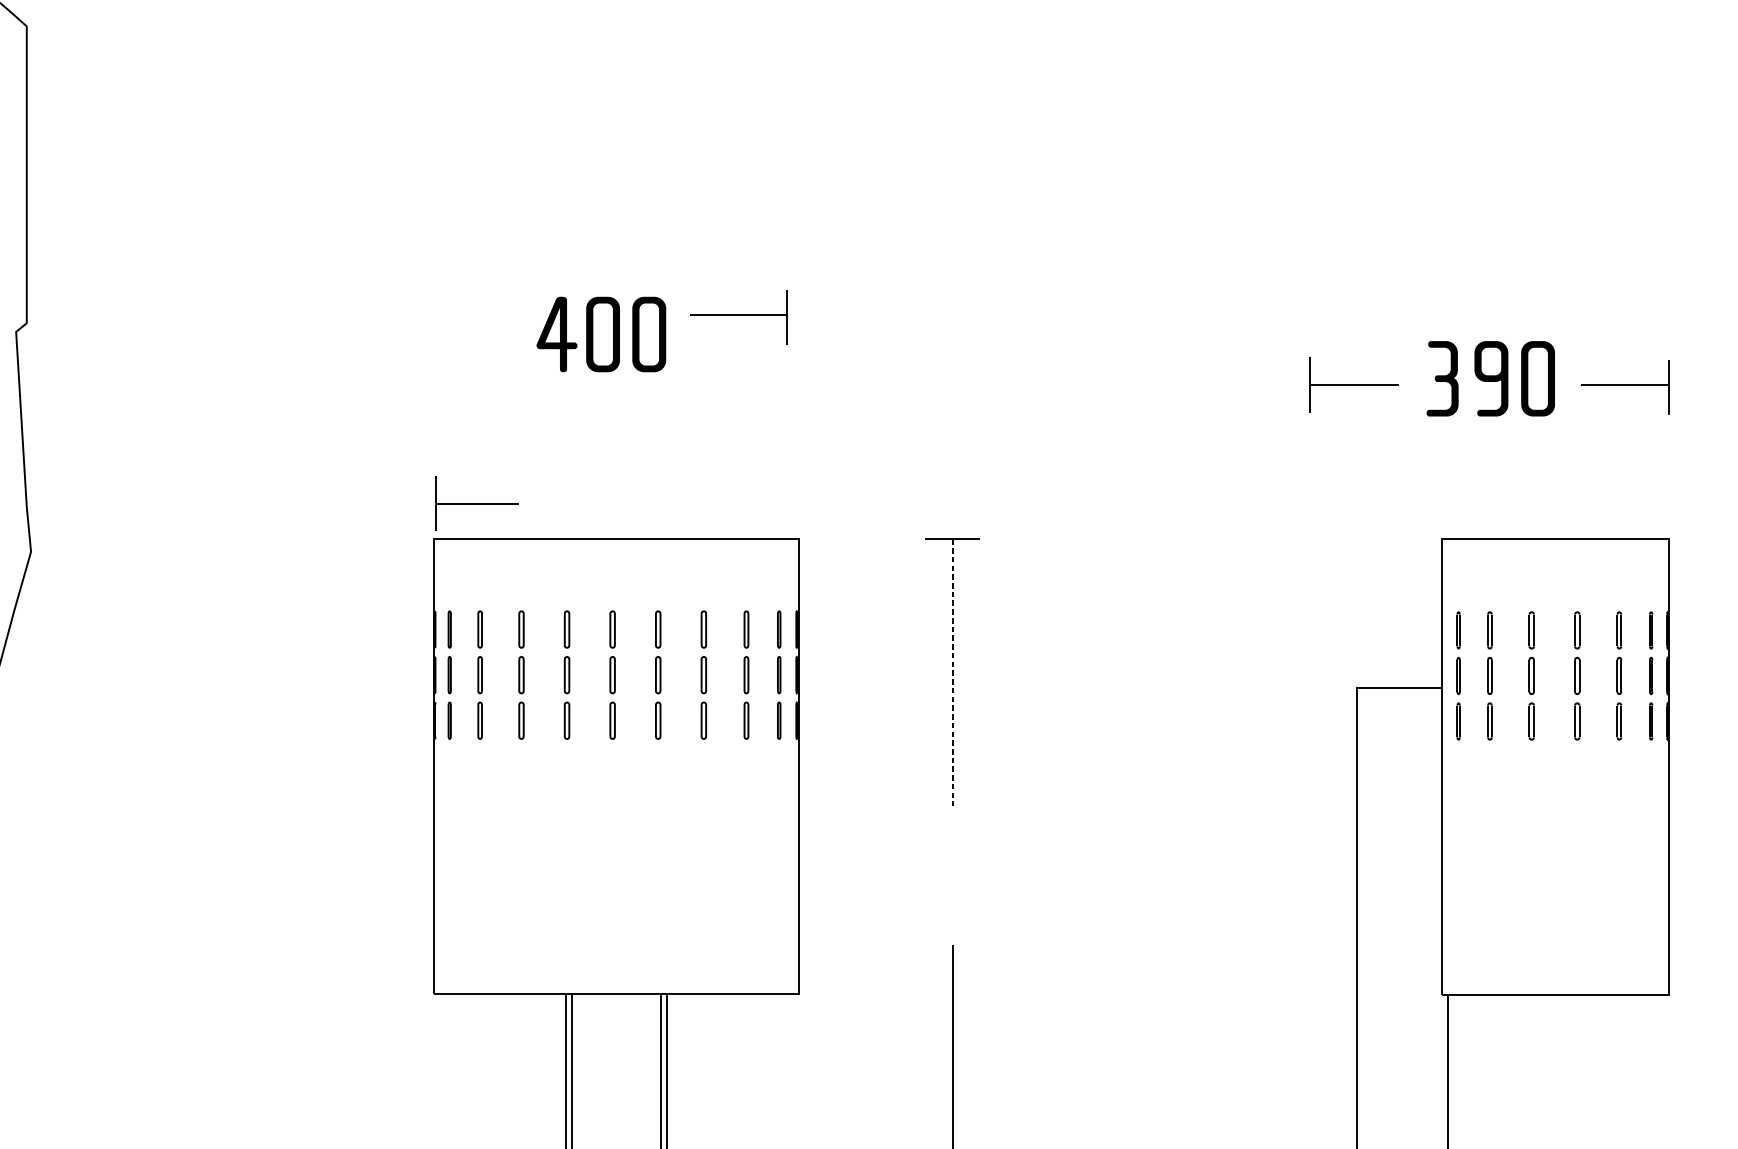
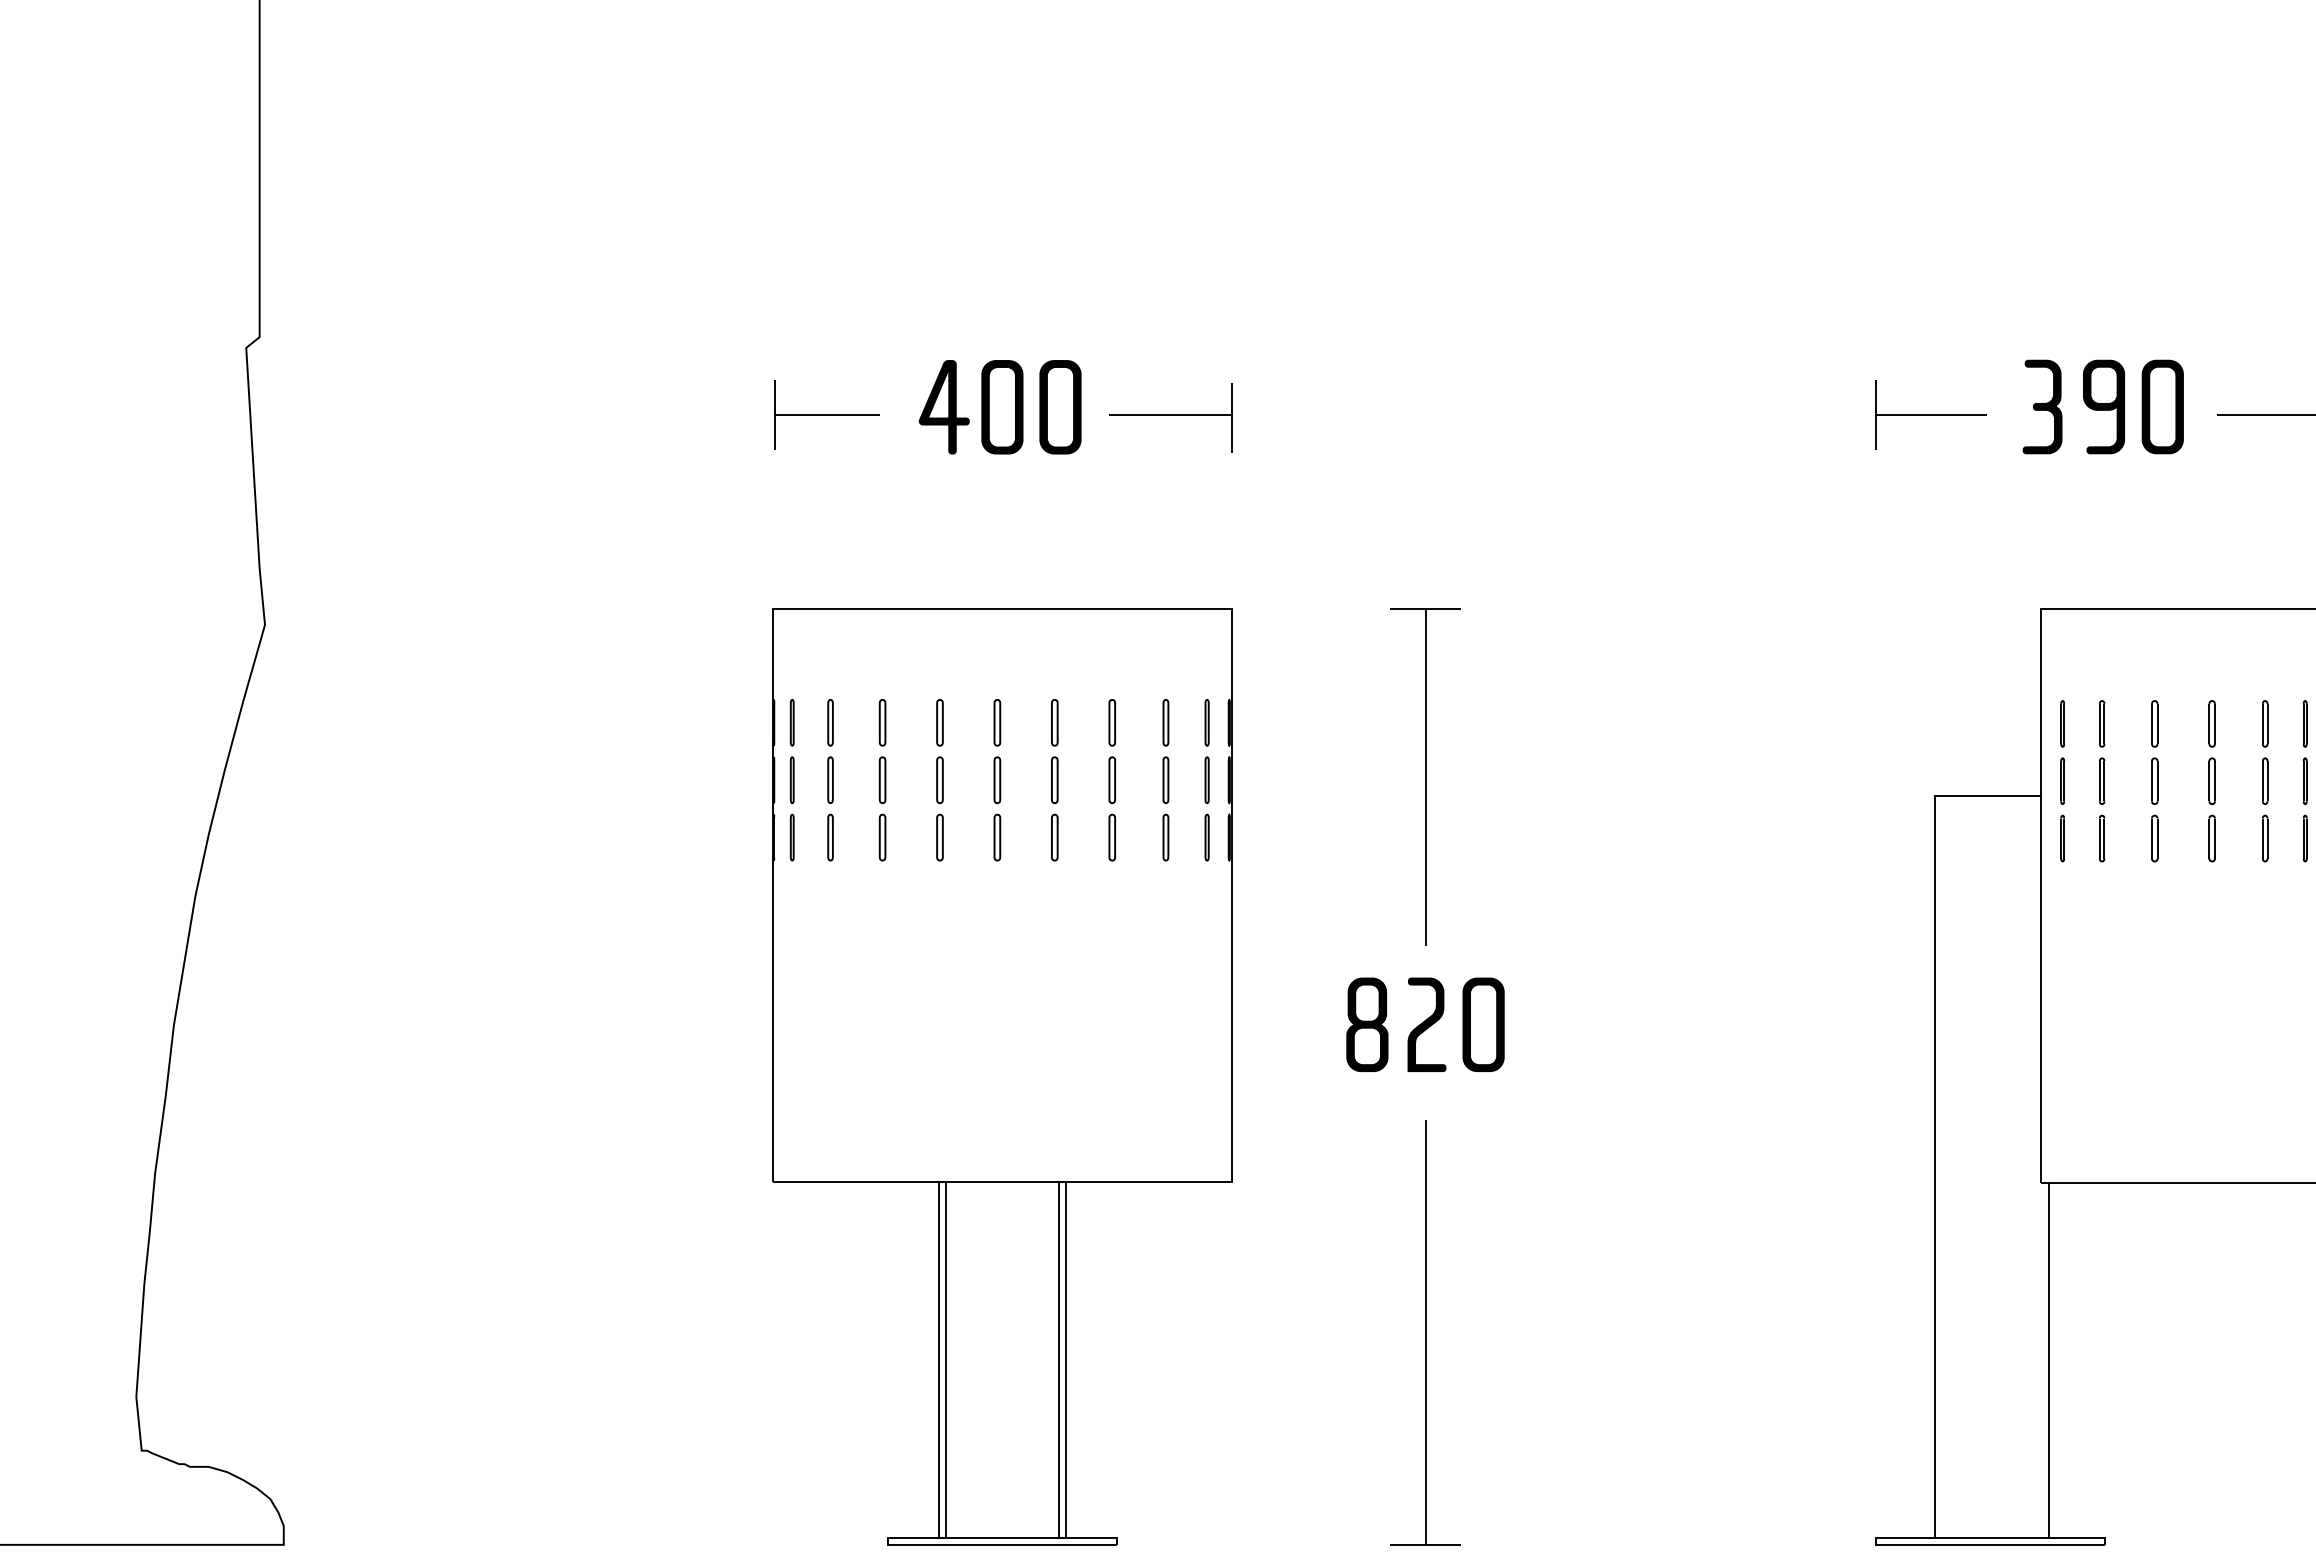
part: (738, 317) -> (1170, 417), moved
part: (600, 334) -> (999, 407), moved
part: (476, 503) -> (826, 414), moved
line: (952, 672) -> (1425, 777), dashed -> solid
part: (952, 869) -> (1425, 1024), added

